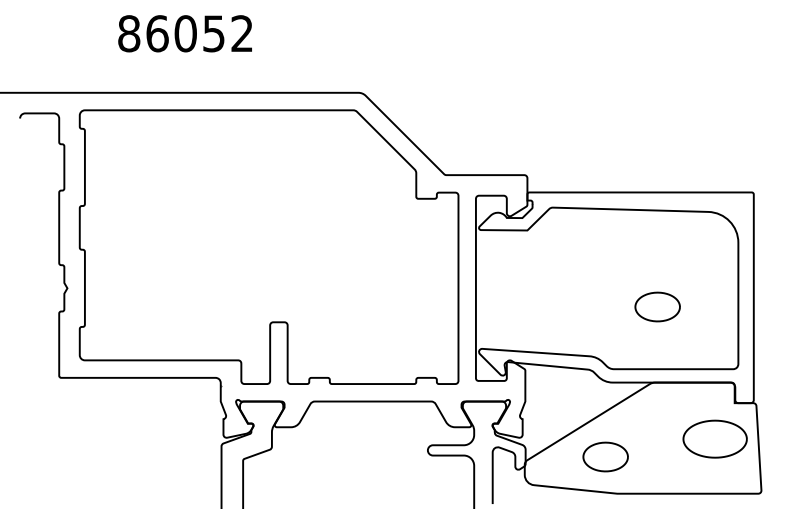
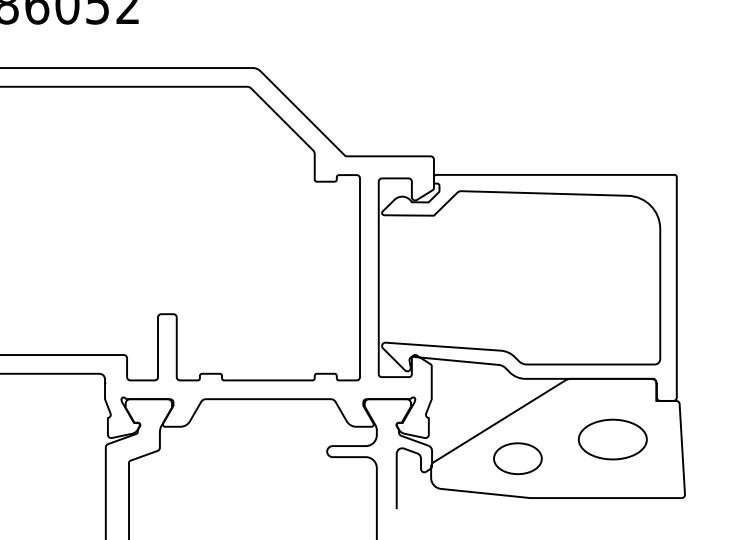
part: (657, 306) -> (573, 297), removed
part: (714, 438) -> (612, 438), moved

